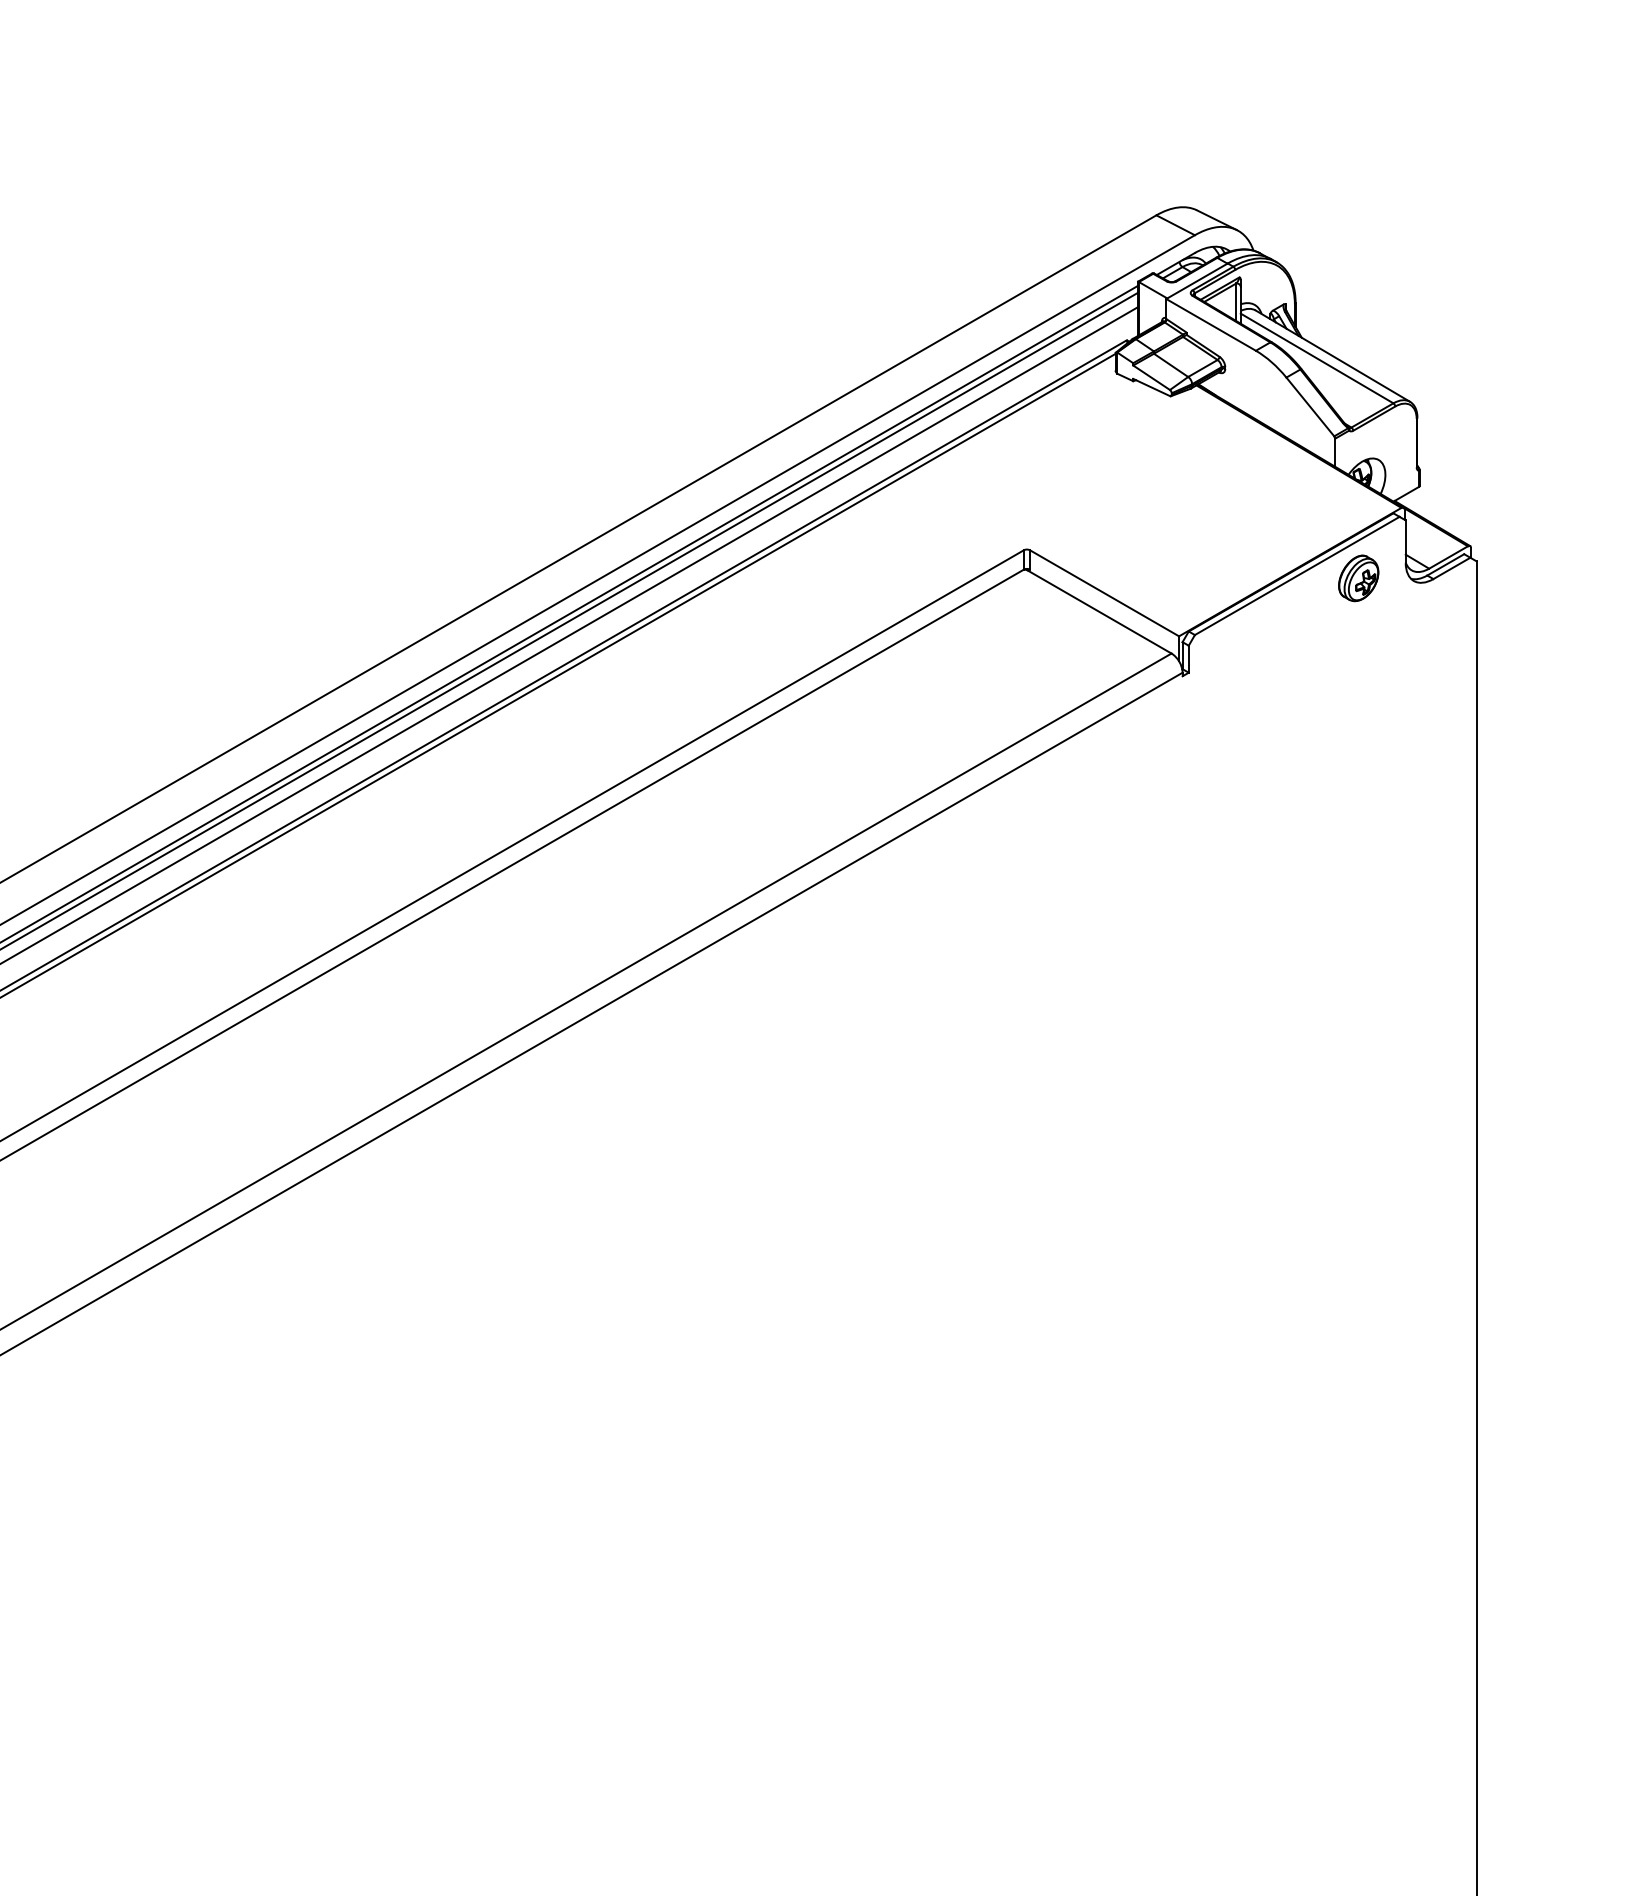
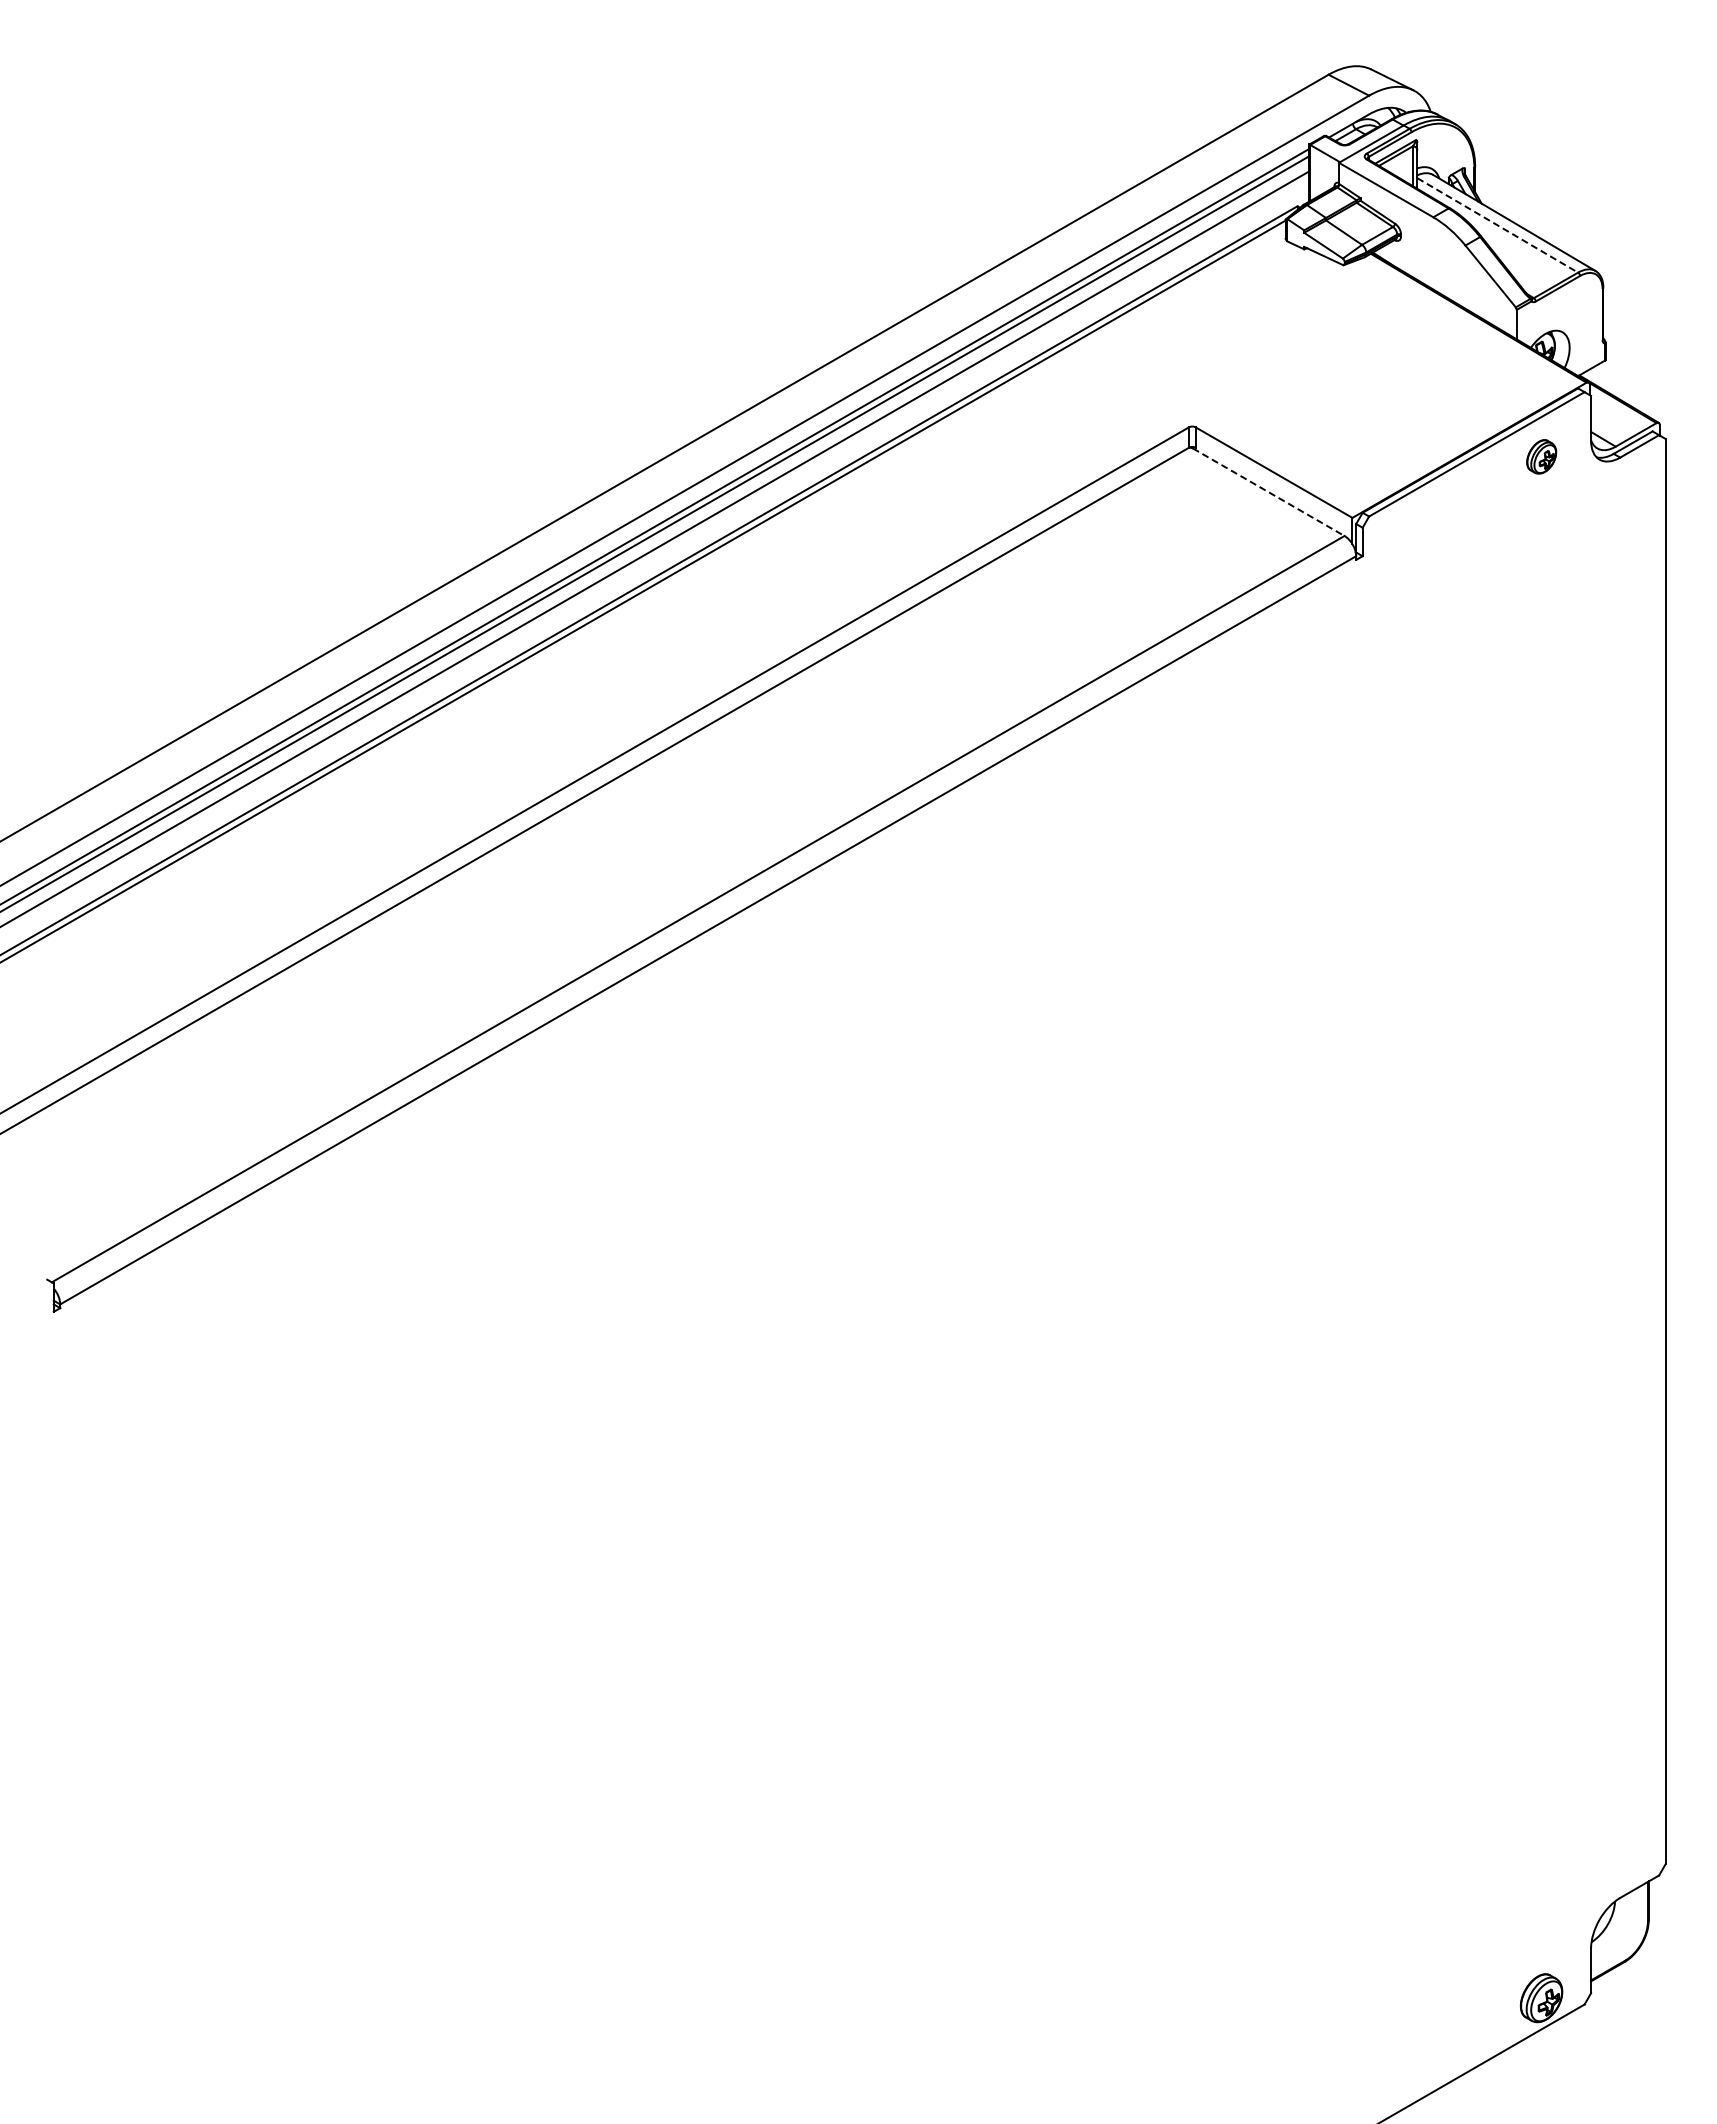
line: (1317, 358) -> (1498, 225), solid -> dashed
part: (1358, 578) -> (1541, 456), size x0.7
line: (1099, 612) -> (1268, 492), solid -> dashed

